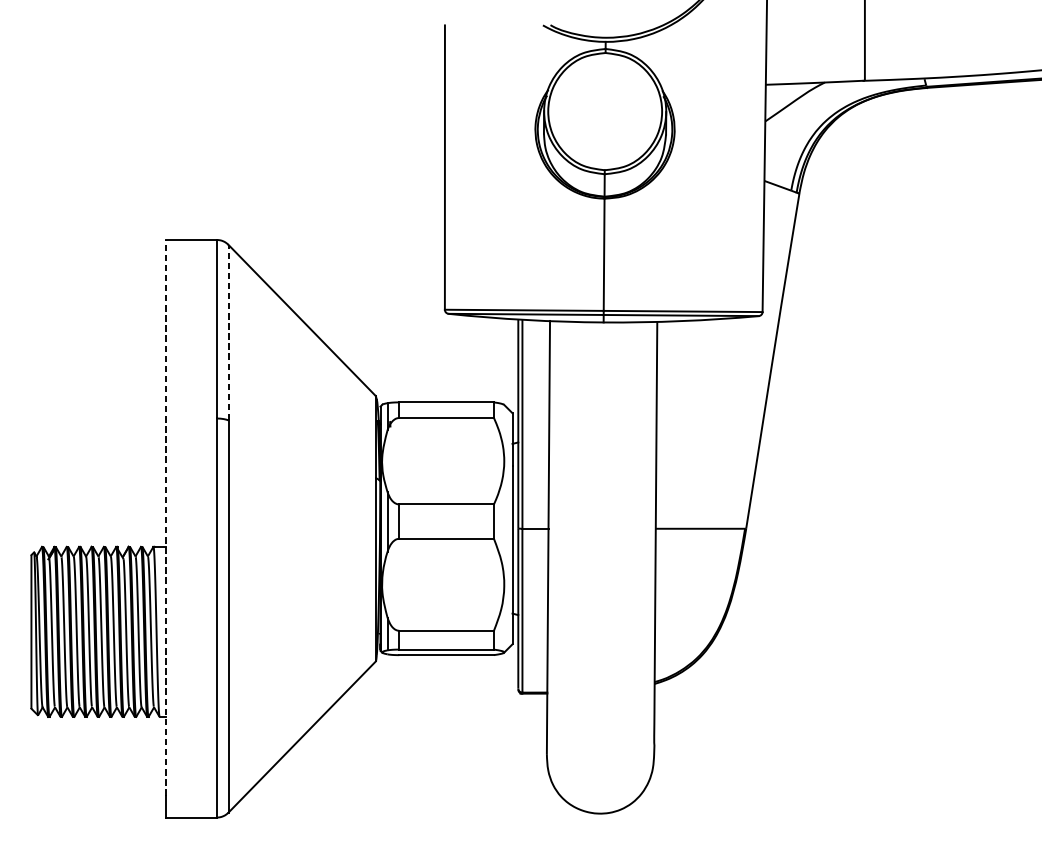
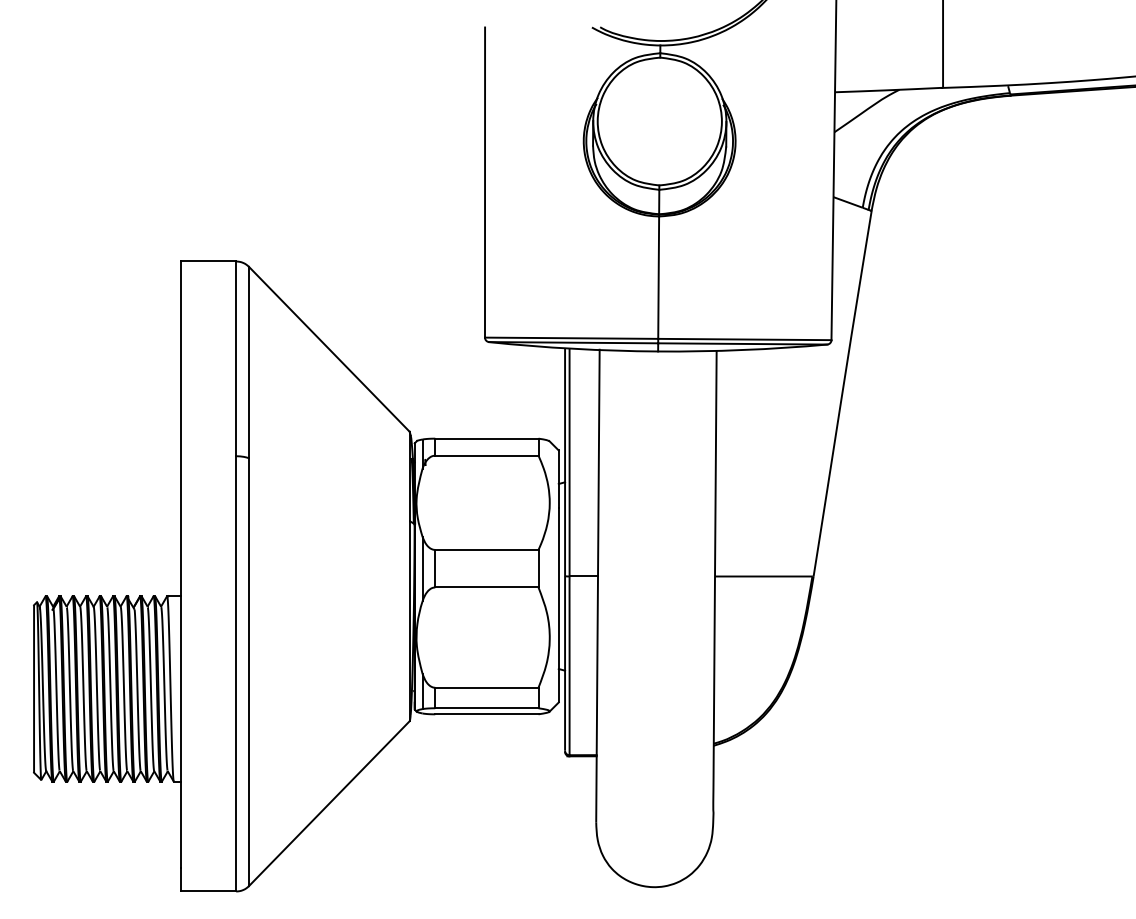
line: (228, 332) -> (249, 362), dashed -> solid
line: (165, 517) -> (180, 564), dashed -> solid

